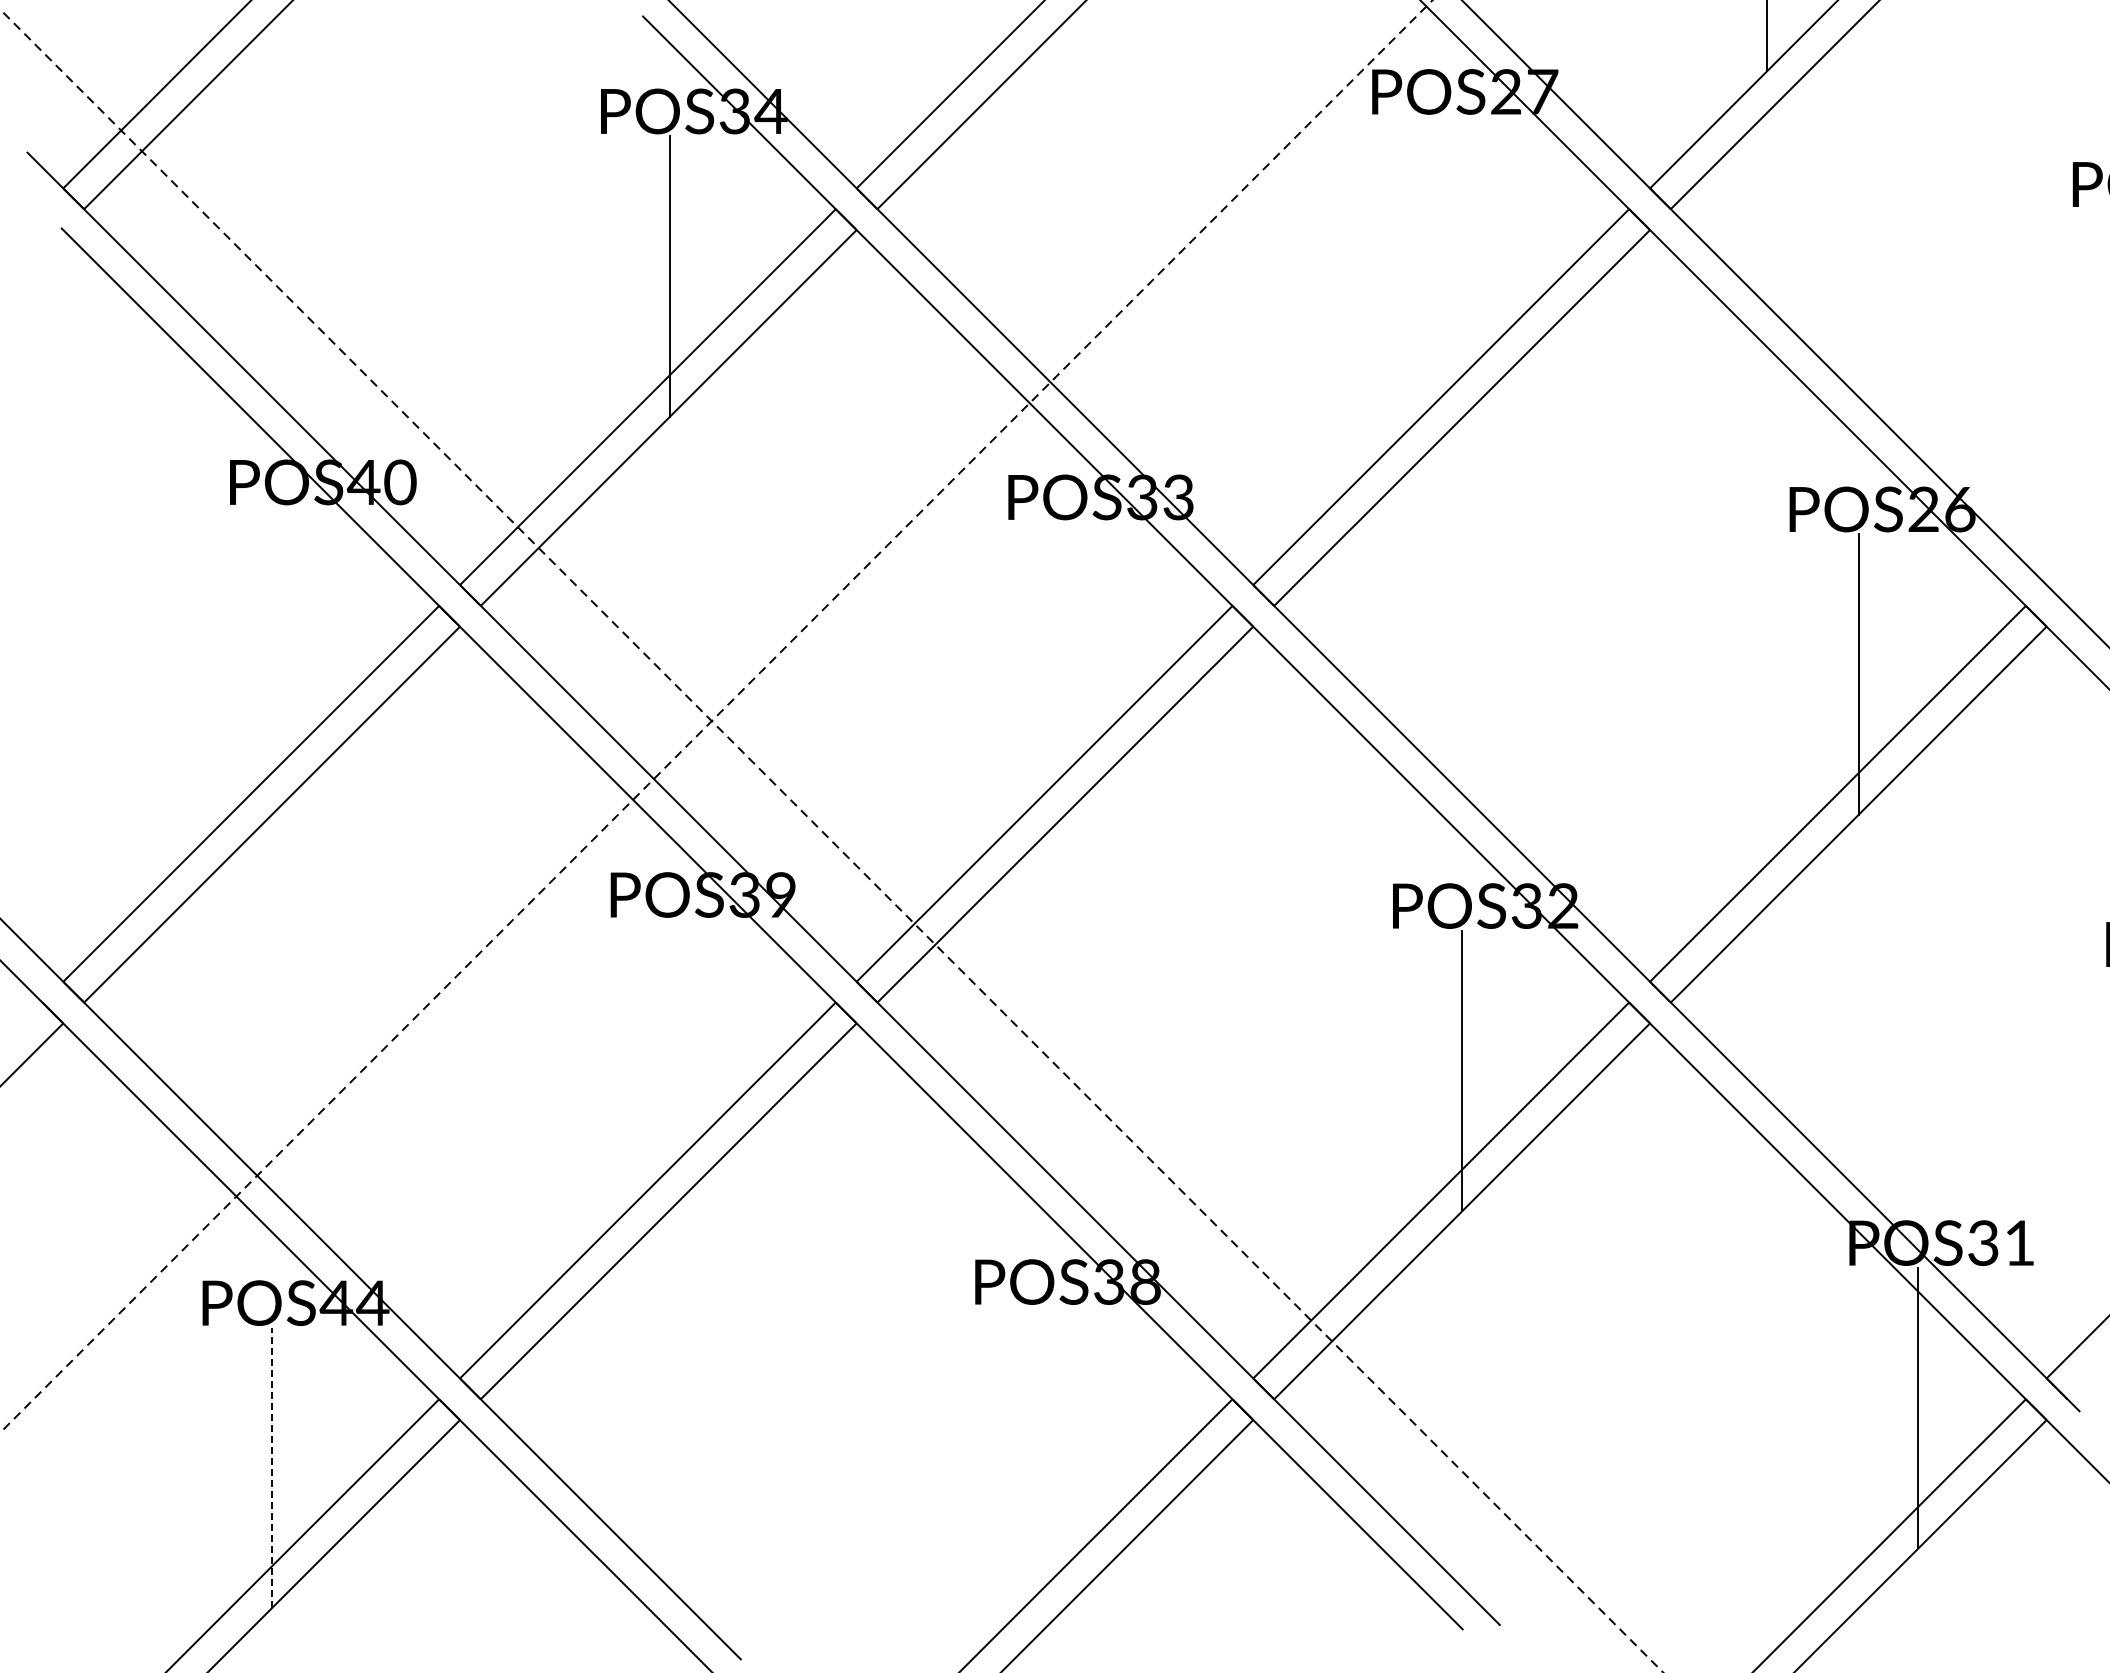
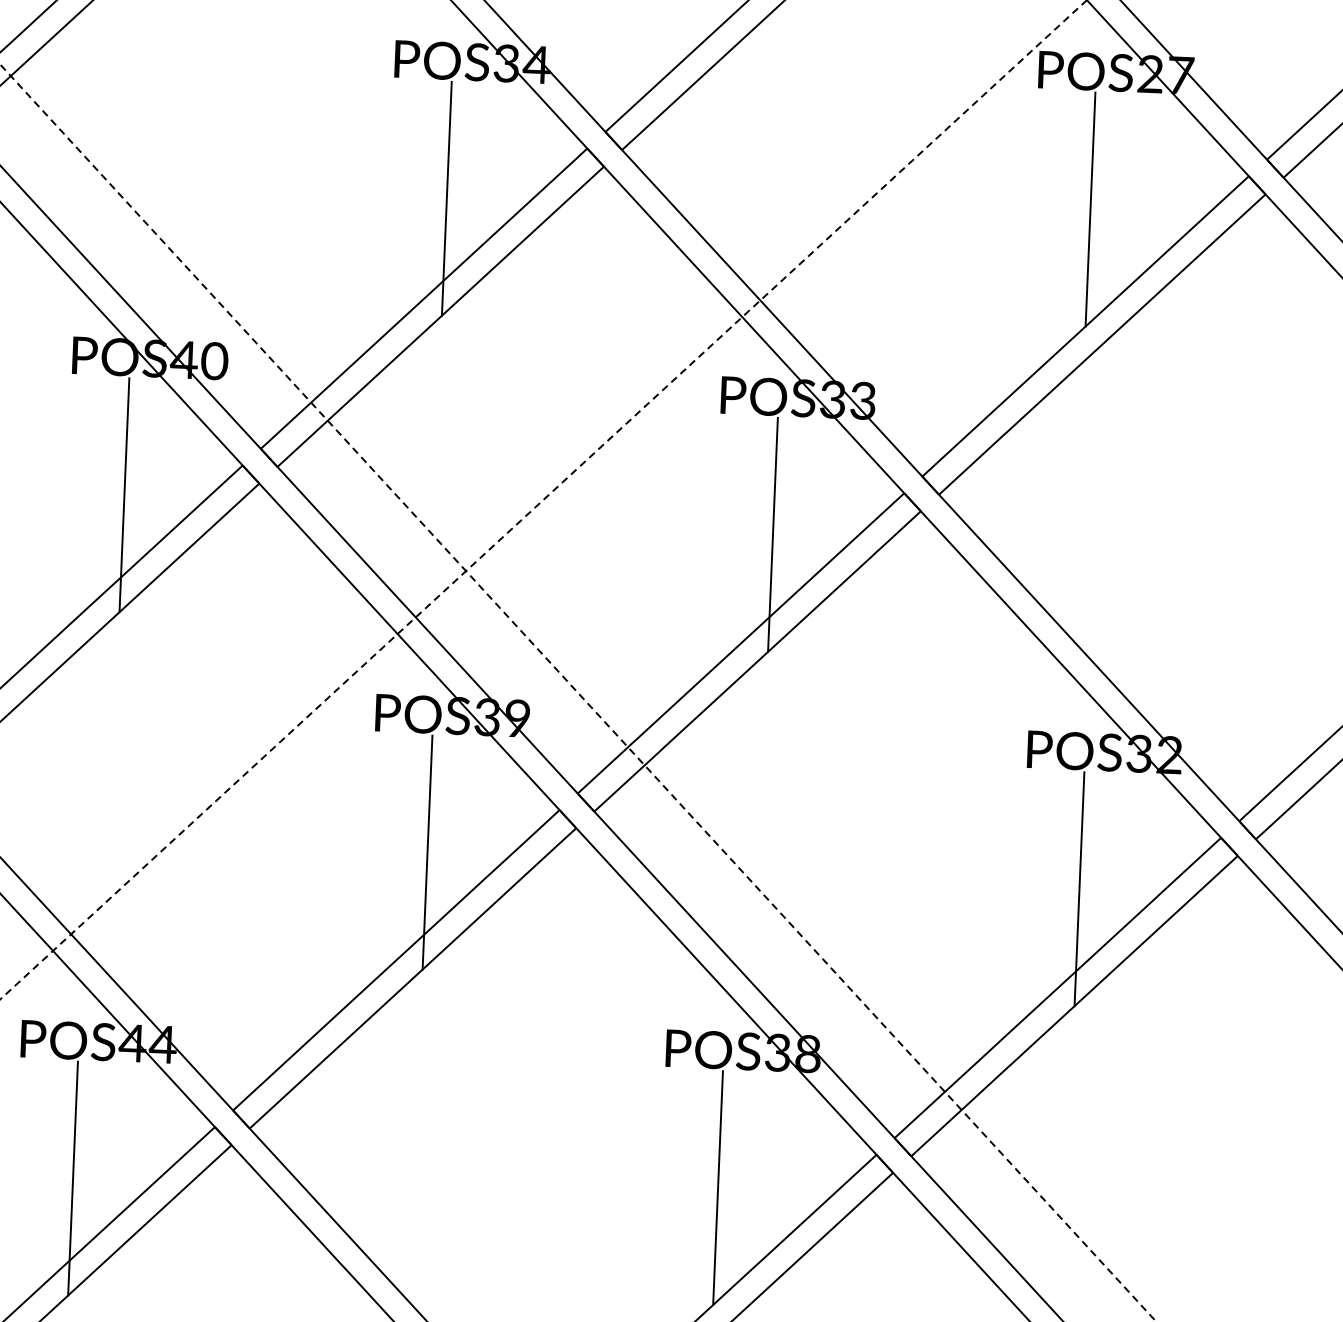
line: (1441, 256) -> (1090, 209), added
line: (299, 647) -> (124, 495), added
line: (1077, 662) -> (773, 535), added
line: (679, 1059) -> (427, 852), added
line: (1044, 1446) -> (718, 1187), added
line: (271, 1467) -> (72, 1178), dashed -> solid

